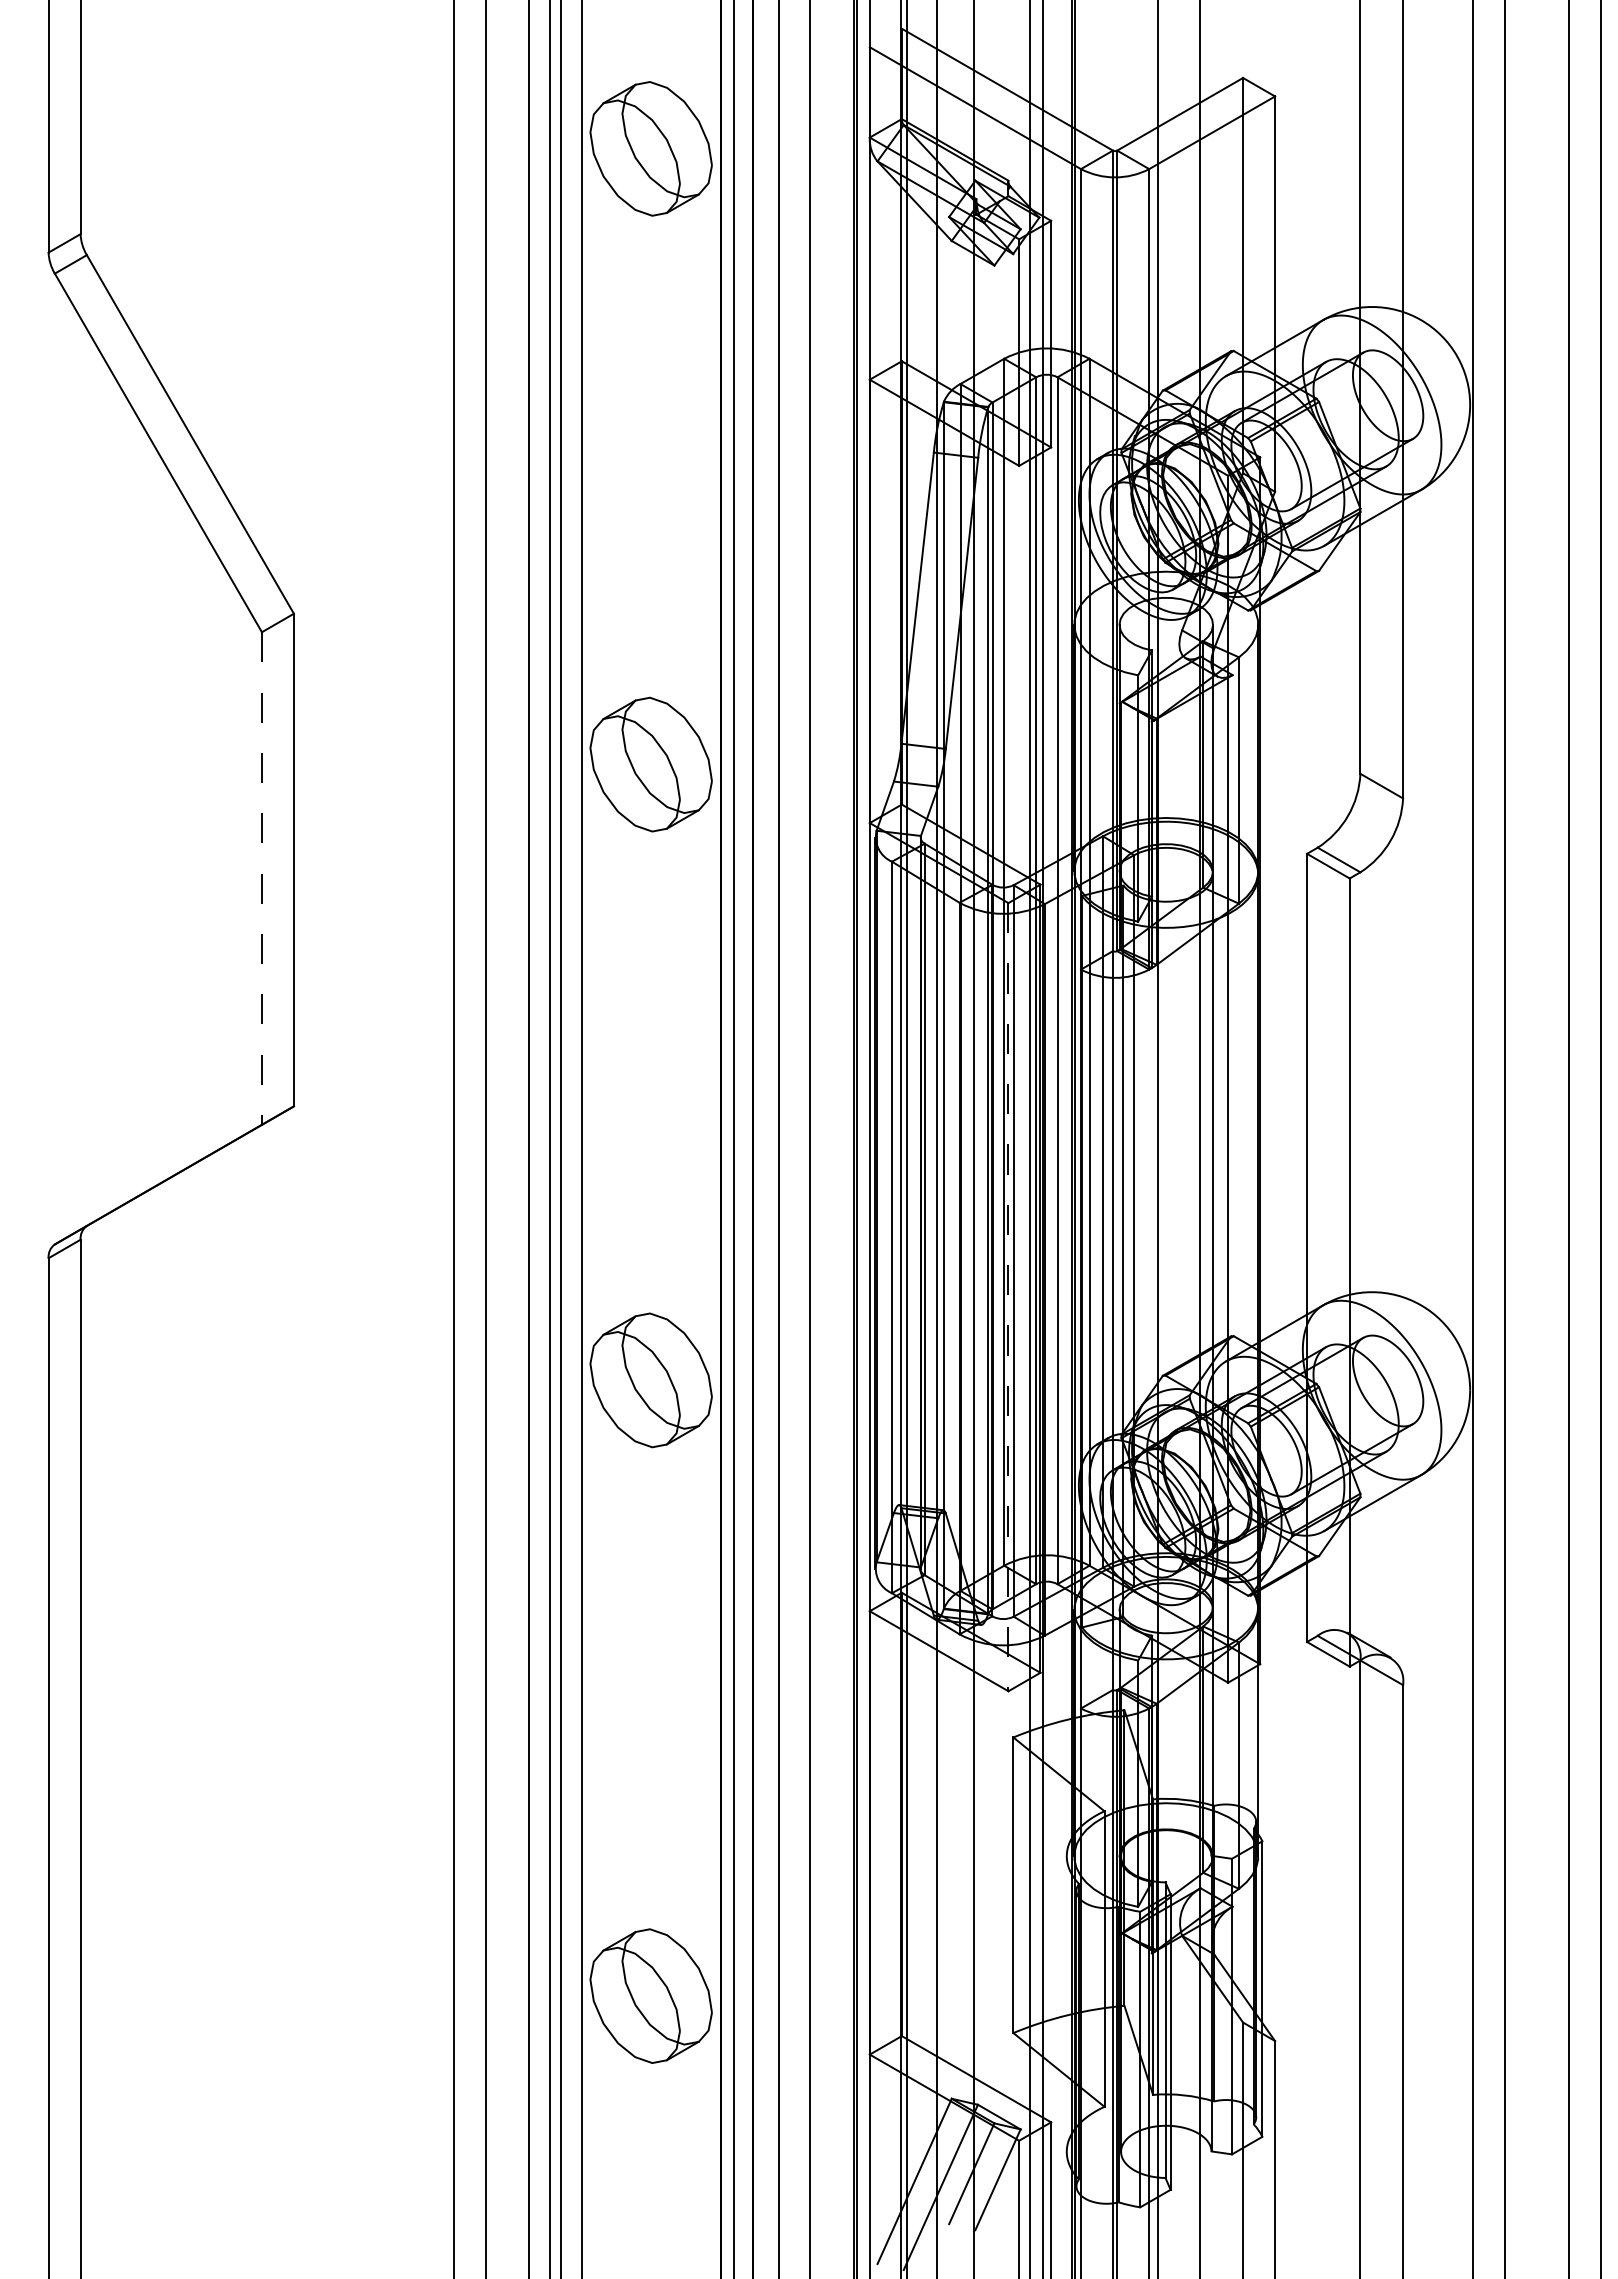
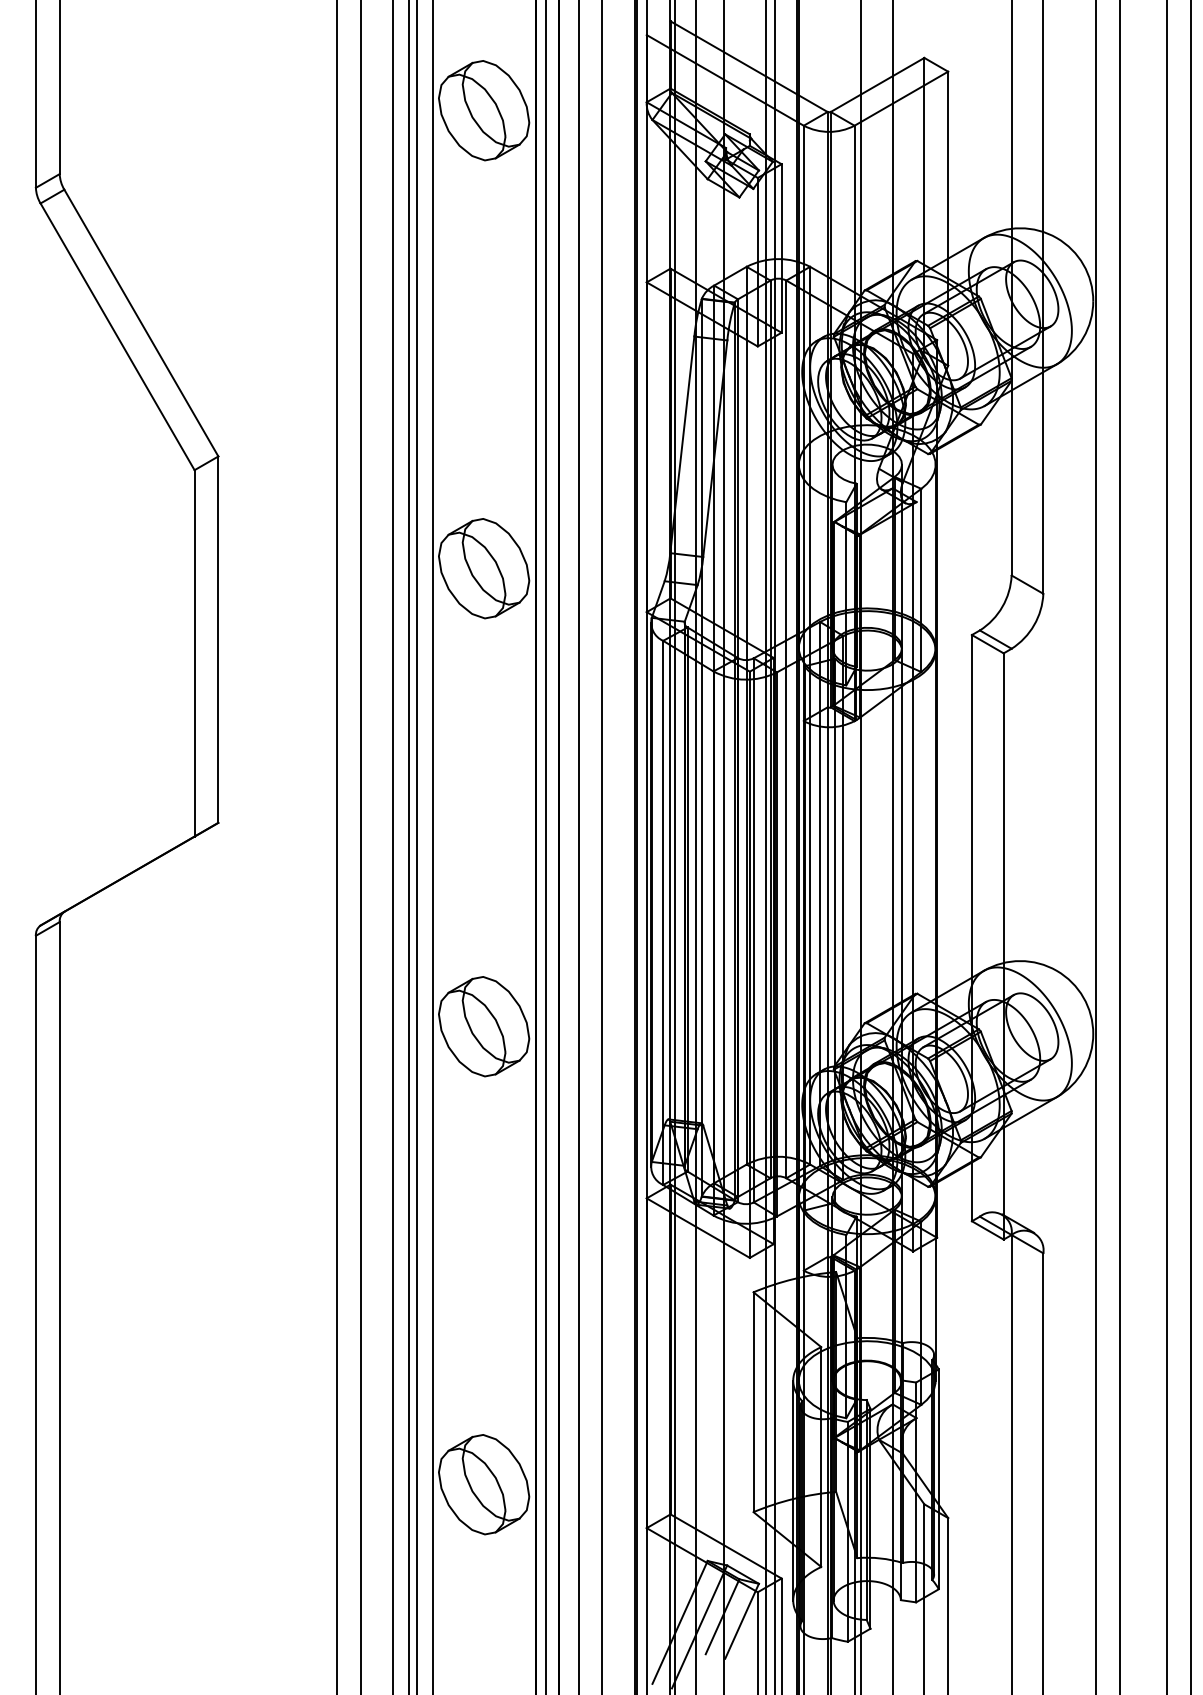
line: (261, 879) -> (194, 654), dashed -> solid
line: (1008, 1297) -> (749, 965), dashed -> solid
line: (1066, 2003) -> (793, 1490), added

